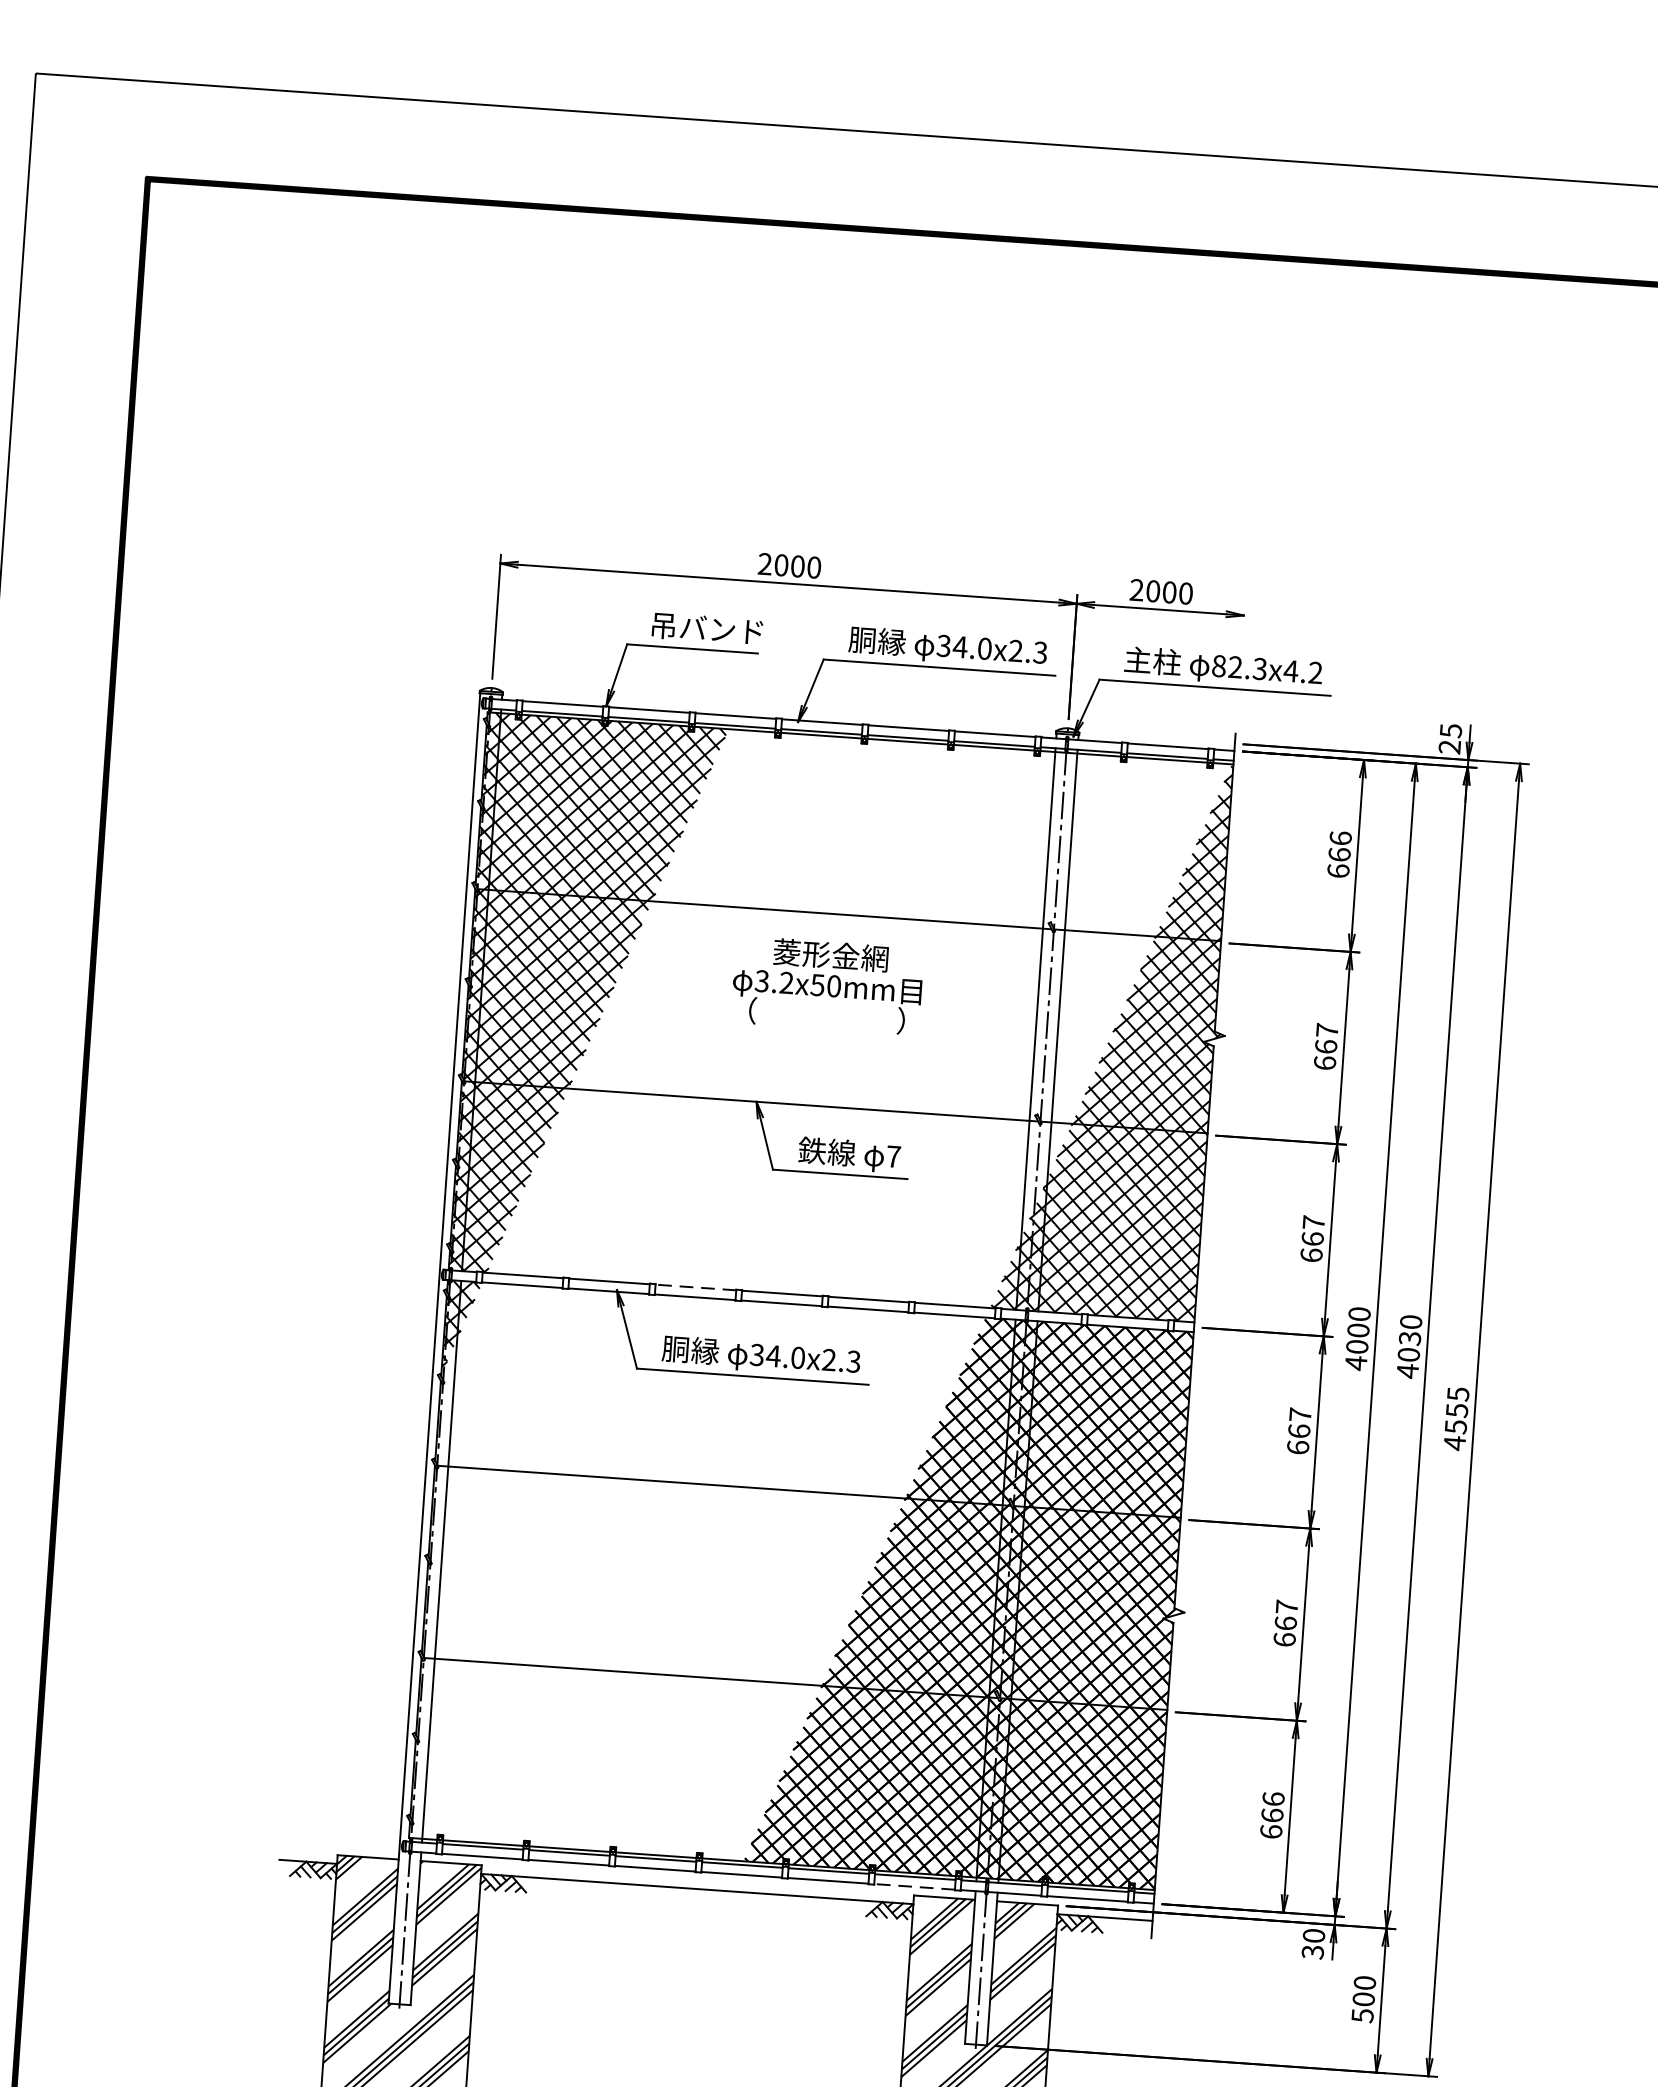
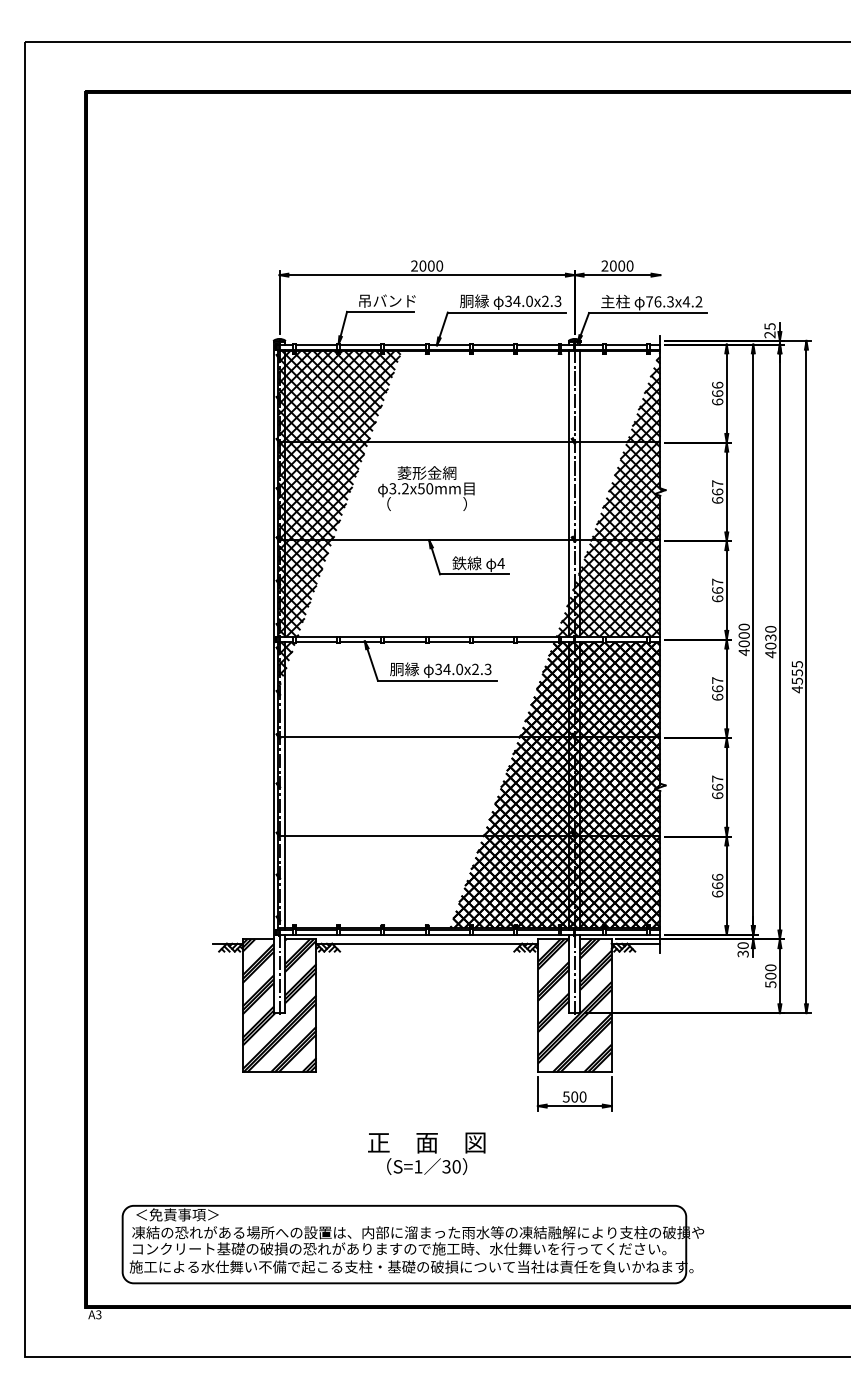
text: (1226, 665) -> (653, 301), 82.3x4.2 -> 76.3x4.2
text: (827, 985) -> (426, 488), moved
text: (892, 1156) -> (500, 563), 7 -> 4
line: (696, 1288) -> (405, 637), dashed -> solid
line: (913, 1886) -> (537, 934), dashed -> solid

